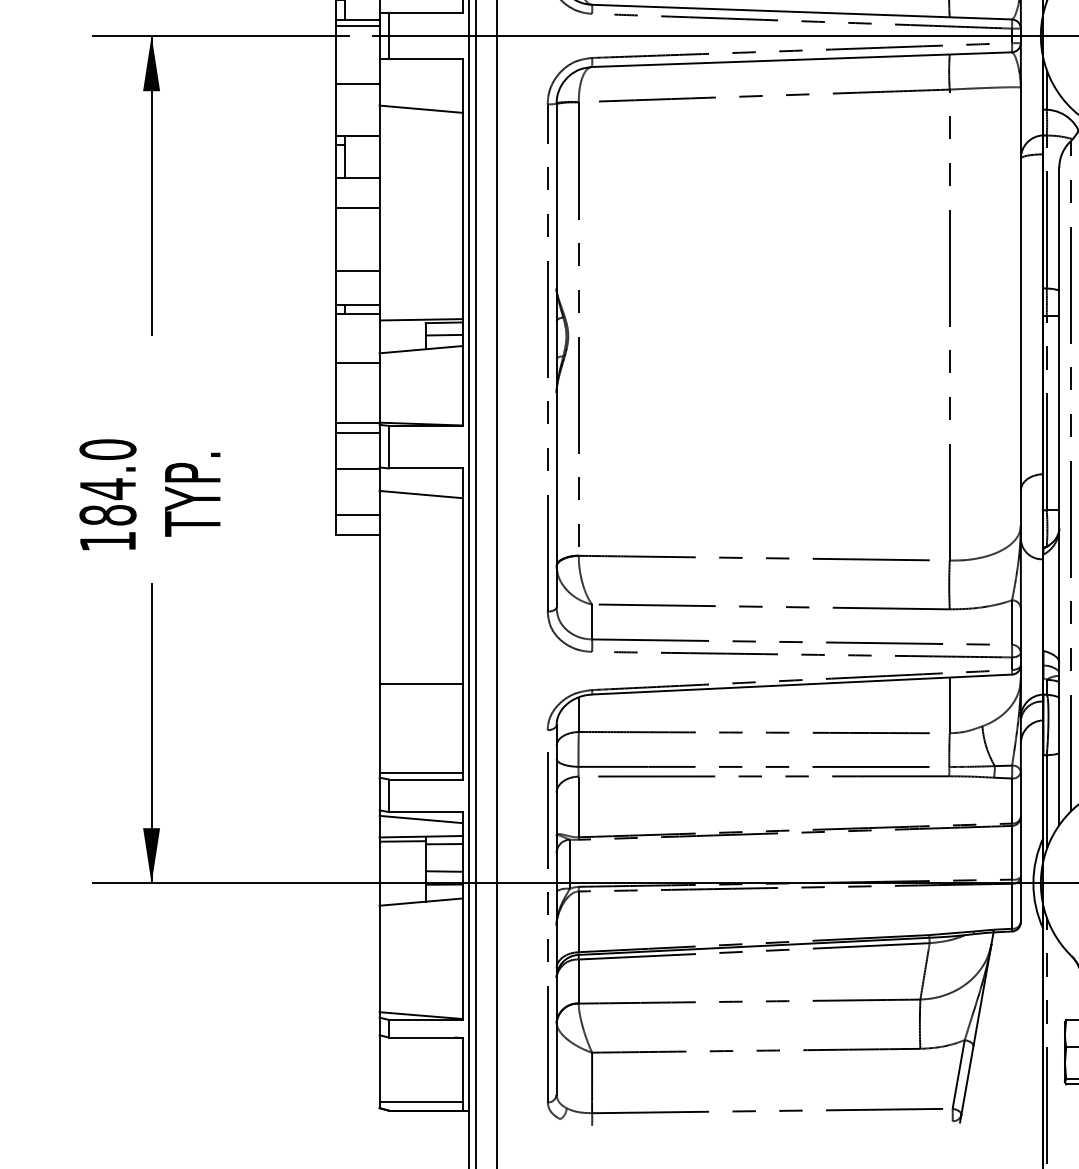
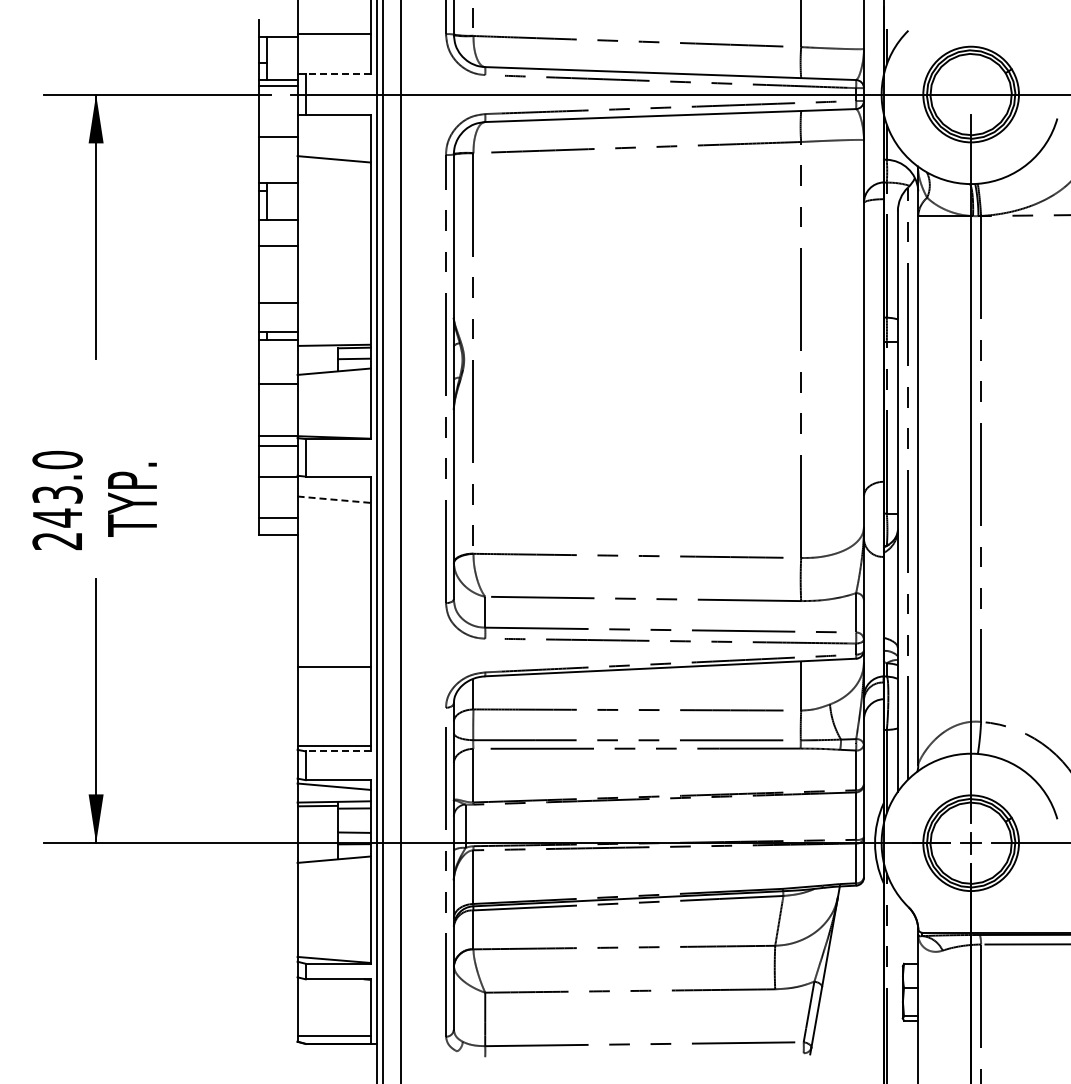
line: (425, 13) -> (338, 74), solid -> dashed
line: (421, 494) -> (334, 499), solid -> dashed
text: (107, 514) -> (57, 517), 184.0 -> 243.0
line: (425, 779) -> (338, 751), solid -> dashed

